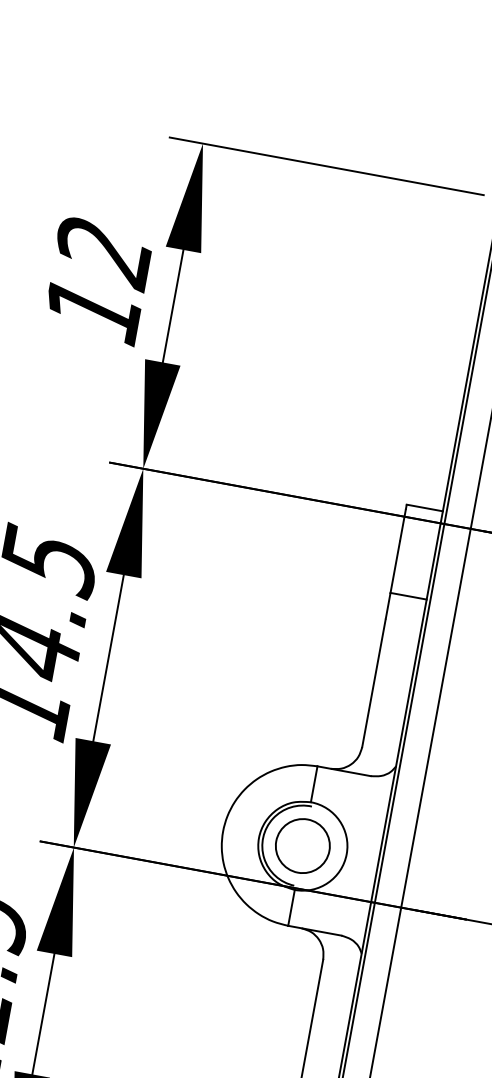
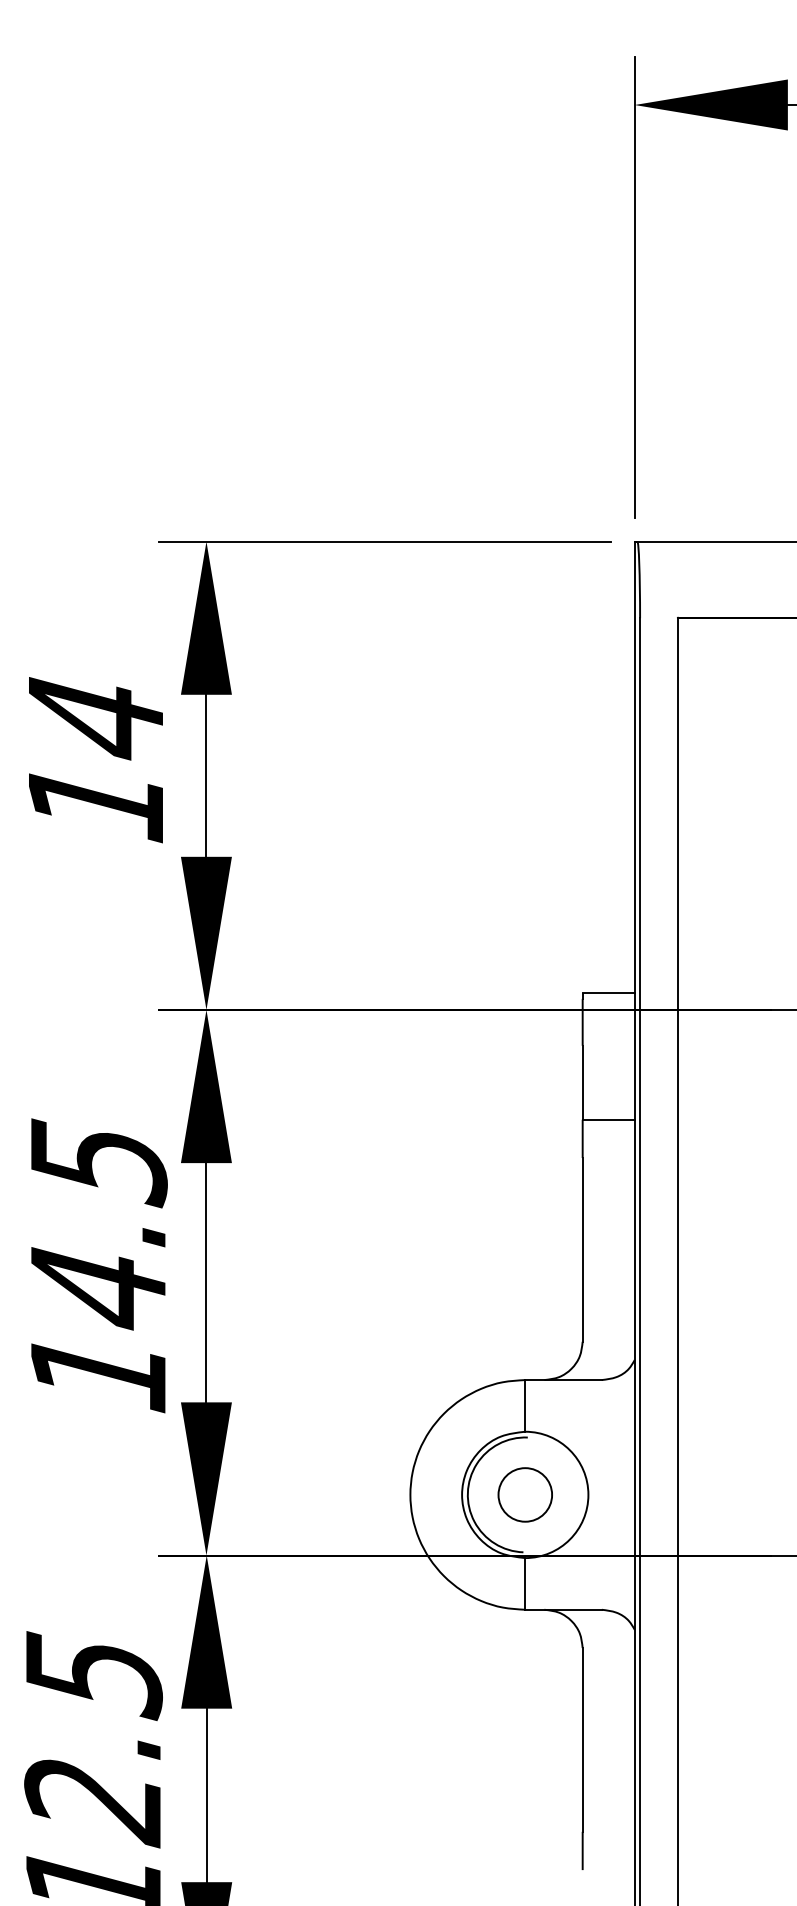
text: (102, 254) -> (94, 721), 12 -> 14
circle: (303, 845) -> (525, 1494), size x0.7

